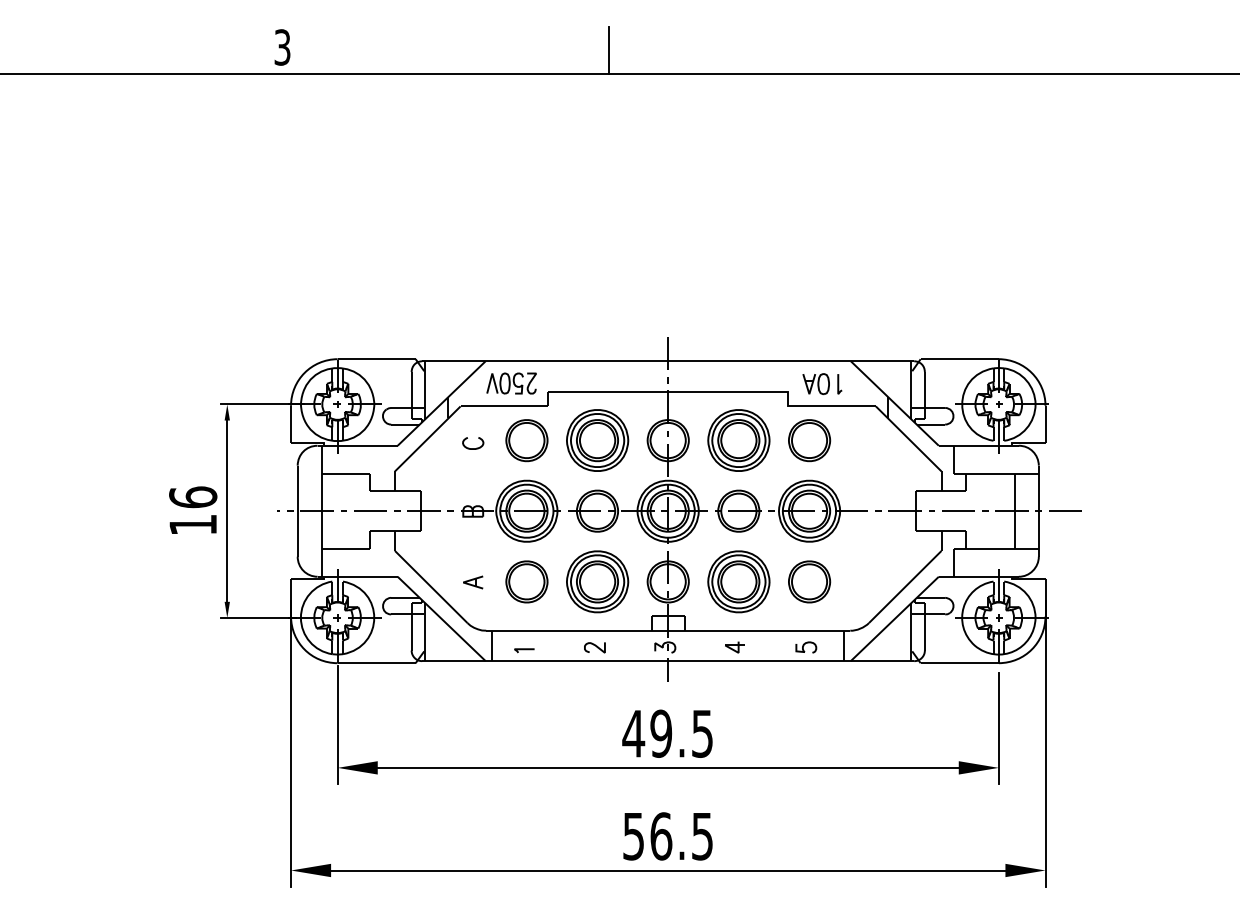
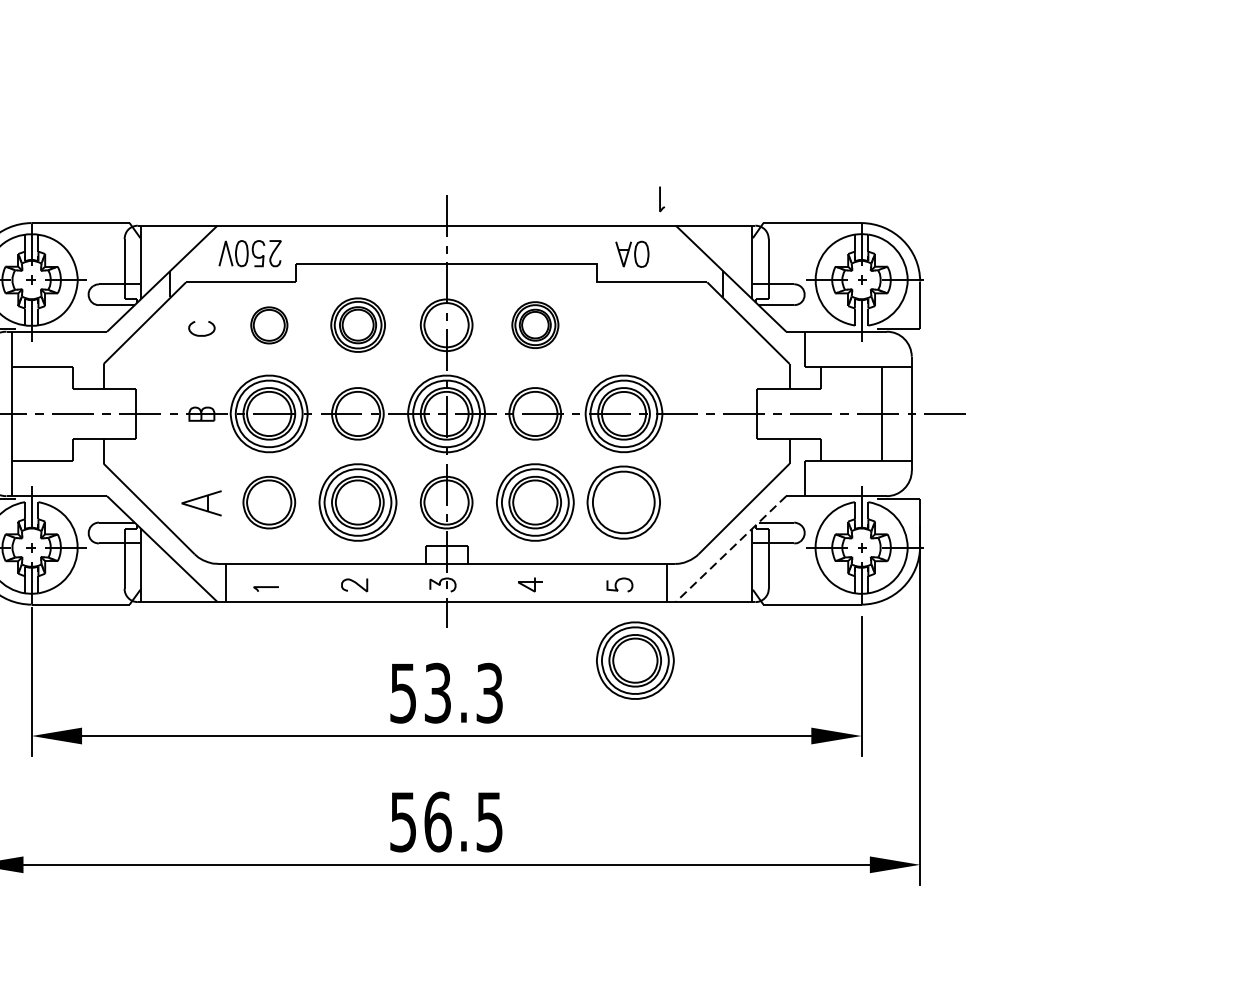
line: (839, 384) -> (661, 199), moved
part: (526, 440) -> (268, 325), size x0.7
part: (597, 440) -> (357, 325), size x0.7
part: (738, 440) -> (534, 325), size x0.6
part: (809, 440) -> (623, 325), removed
part: (809, 581) -> (623, 502), size x1.4
part: (473, 582) -> (202, 503), size x1.6
line: (894, 618) -> (730, 548), solid -> dashed
part: (818, 707) -> (635, 660), added
text: (667, 733) -> (445, 692), 49.5 -> 53.3

